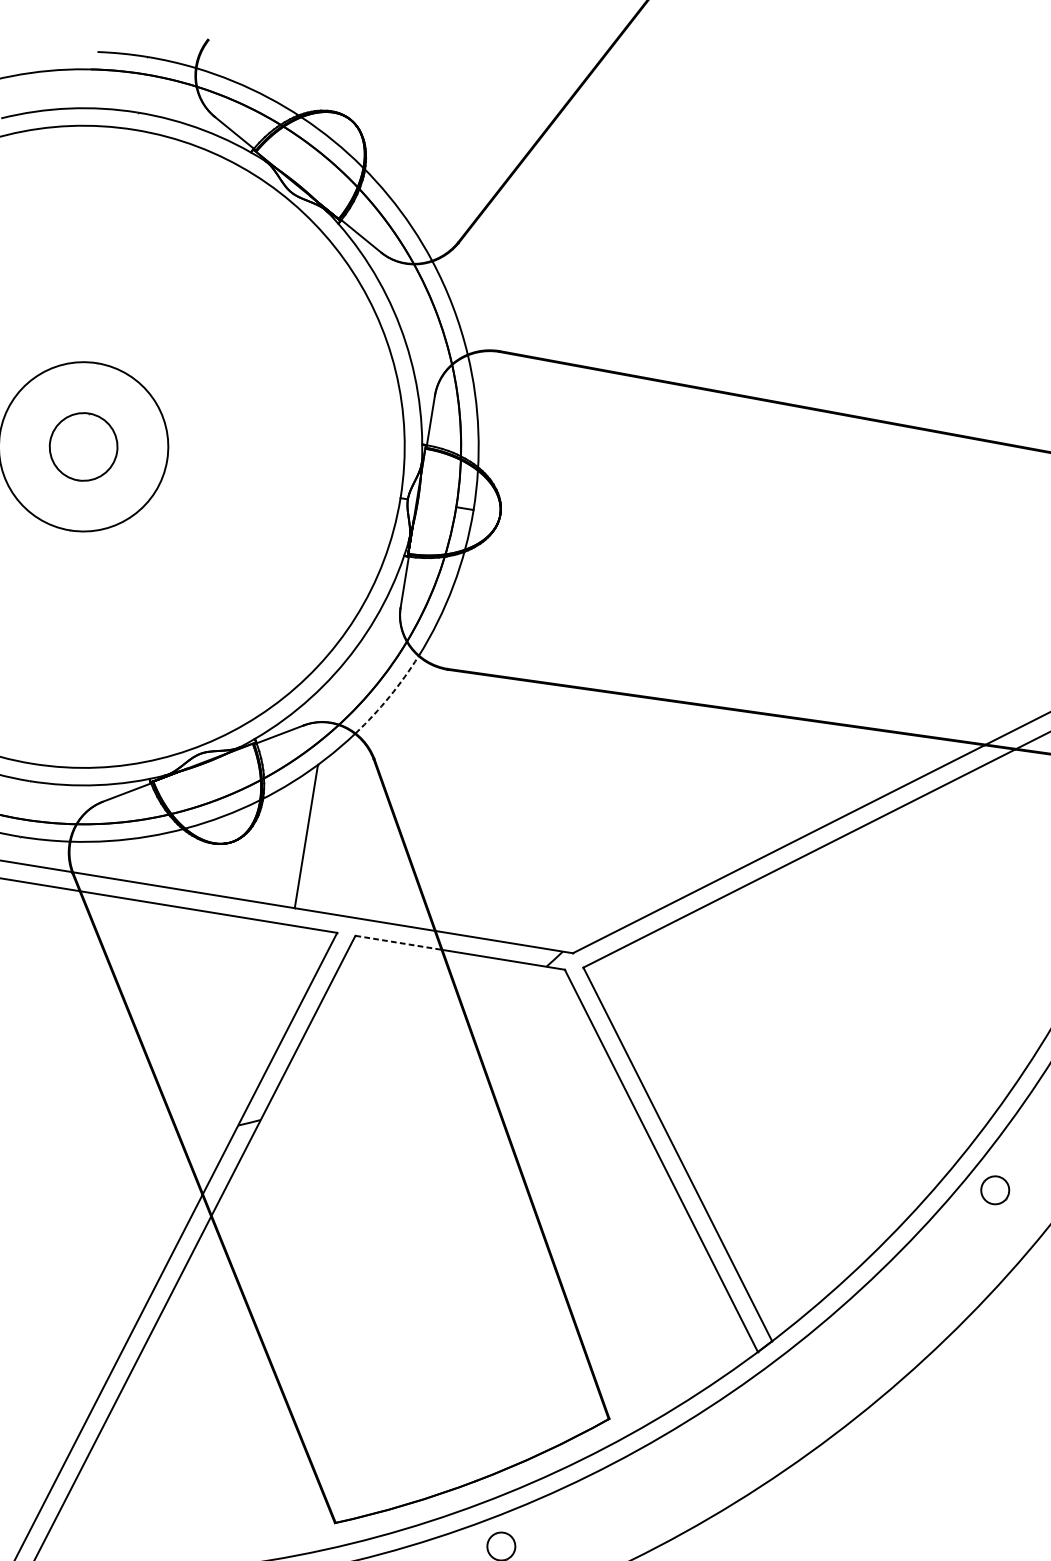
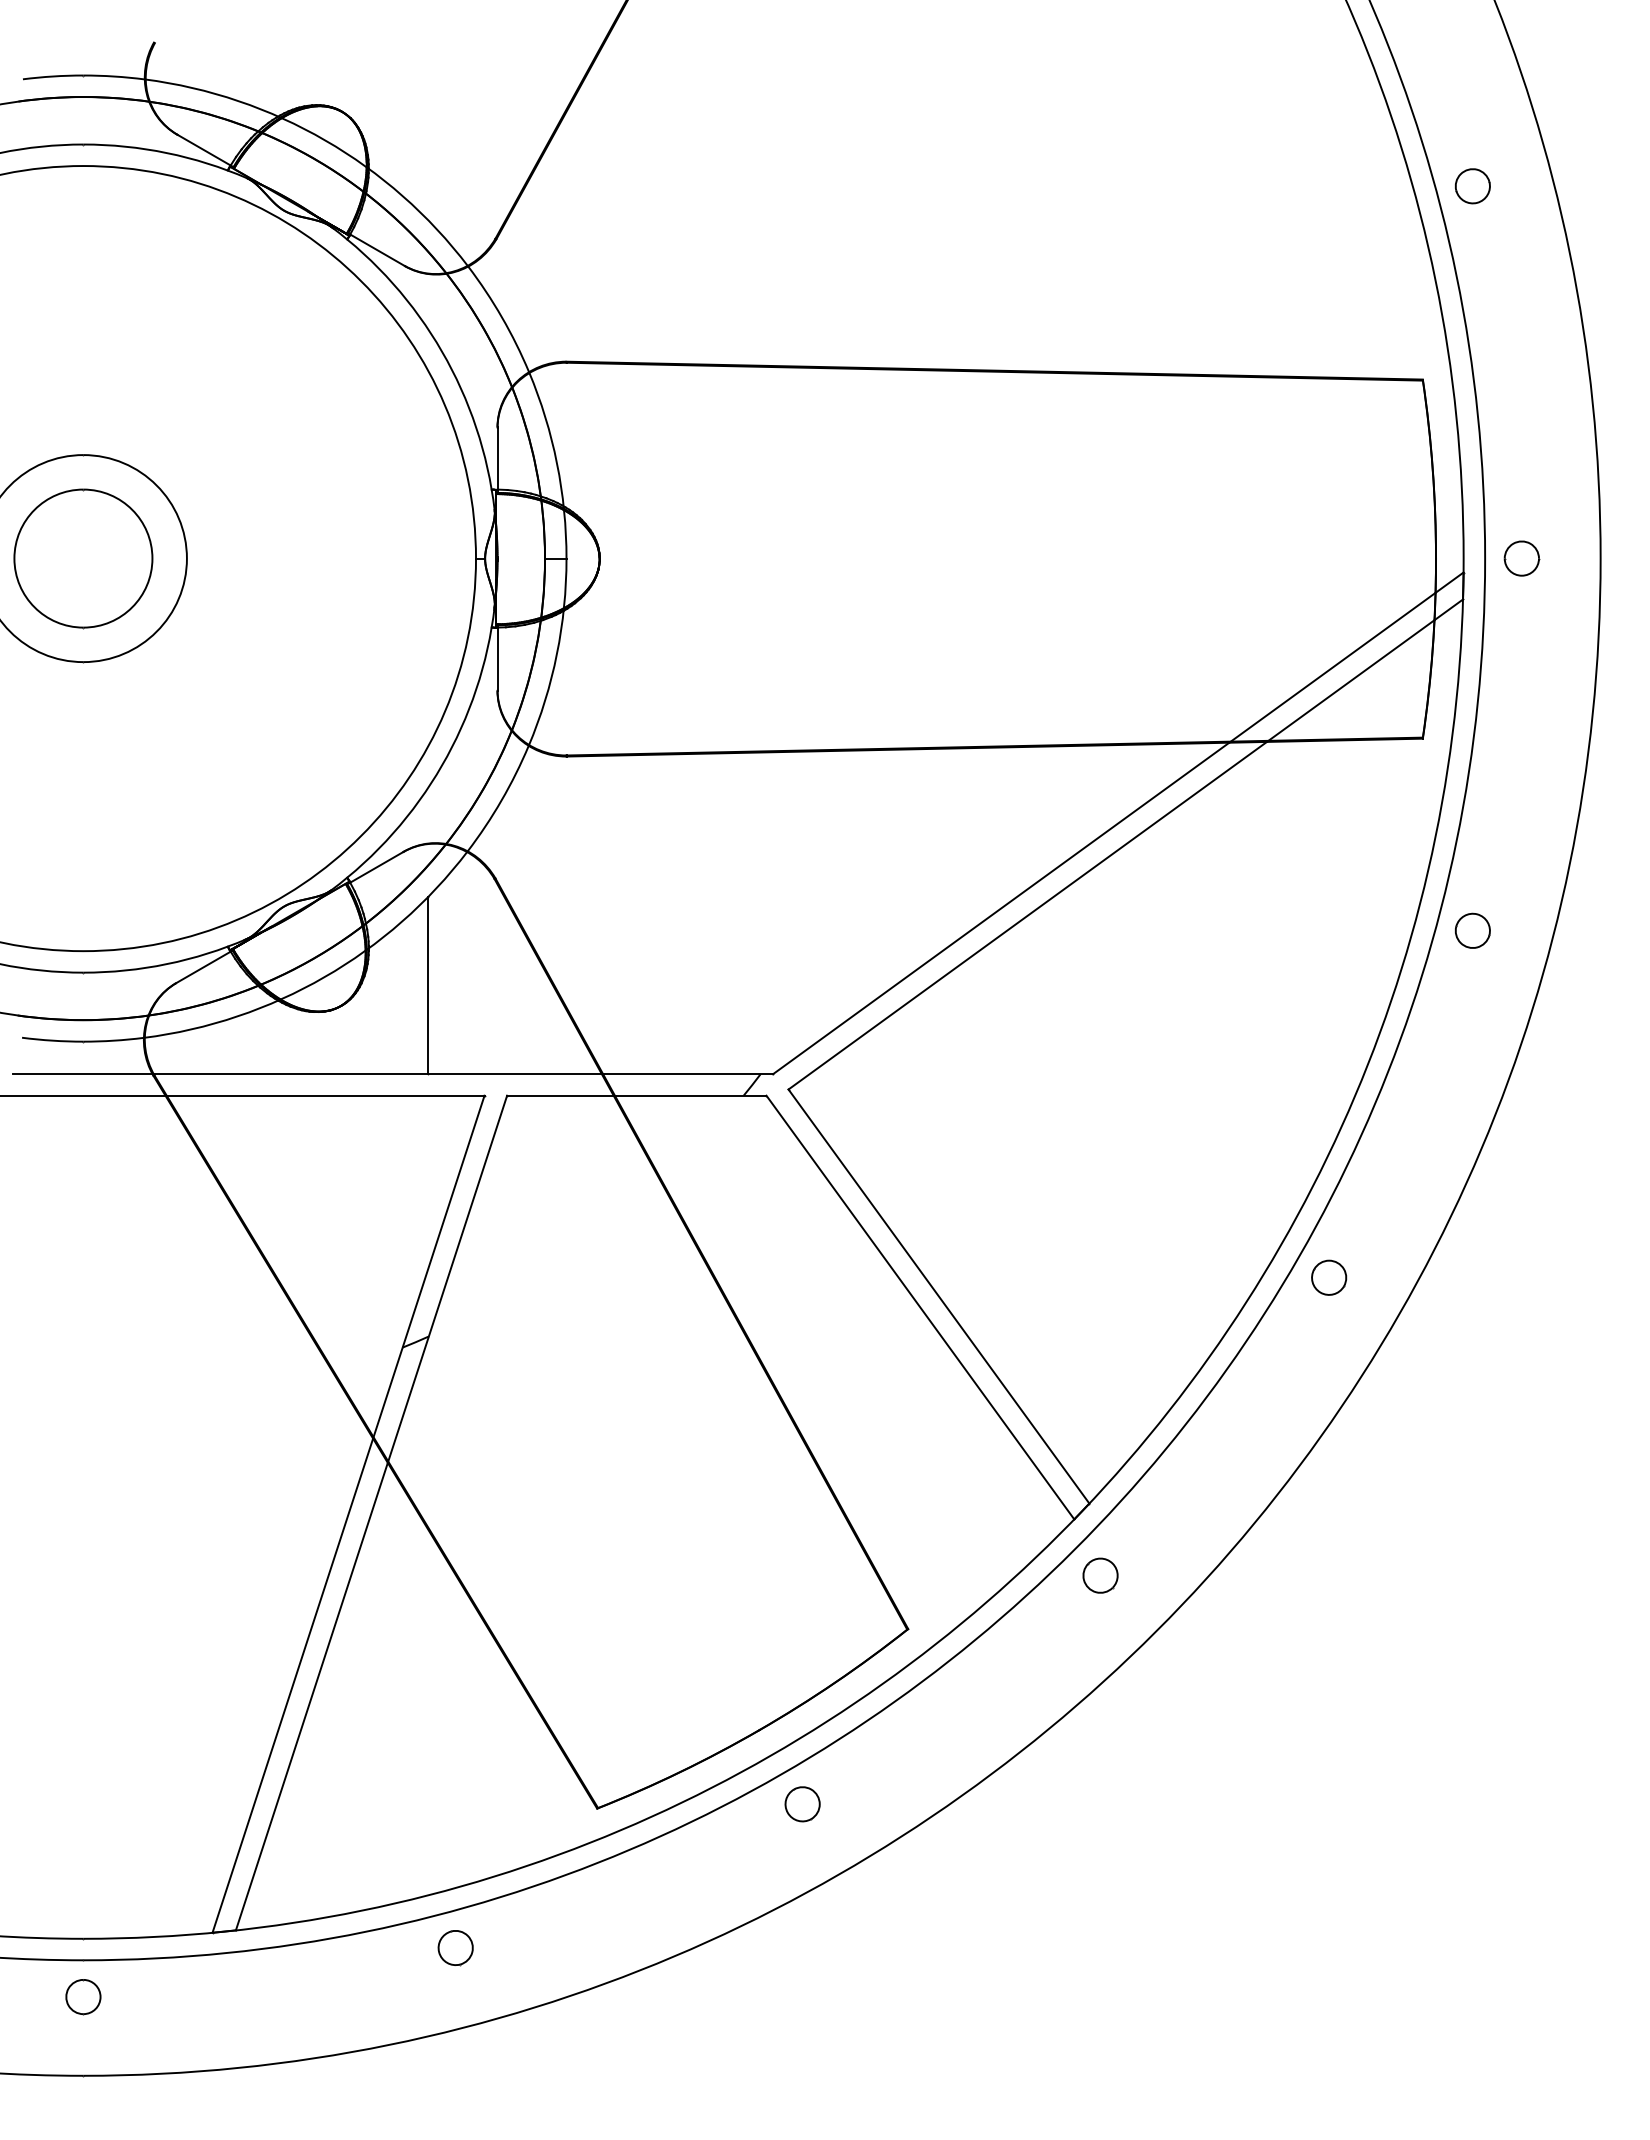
part: (83, 446) -> (83, 558), size x1.67
arc: (389, 696) -> (501, 800), dashed -> solid
line: (399, 942) -> (561, 1095), dashed -> solid
part: (771, 1400) -> (1100, 1575), added

